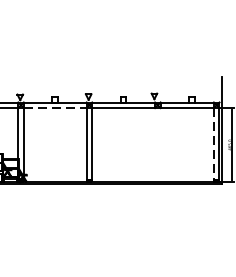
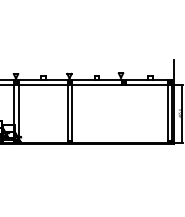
line: (55, 107) -> (43, 84), dashed -> solid
line: (213, 143) -> (167, 112), dashed -> solid

